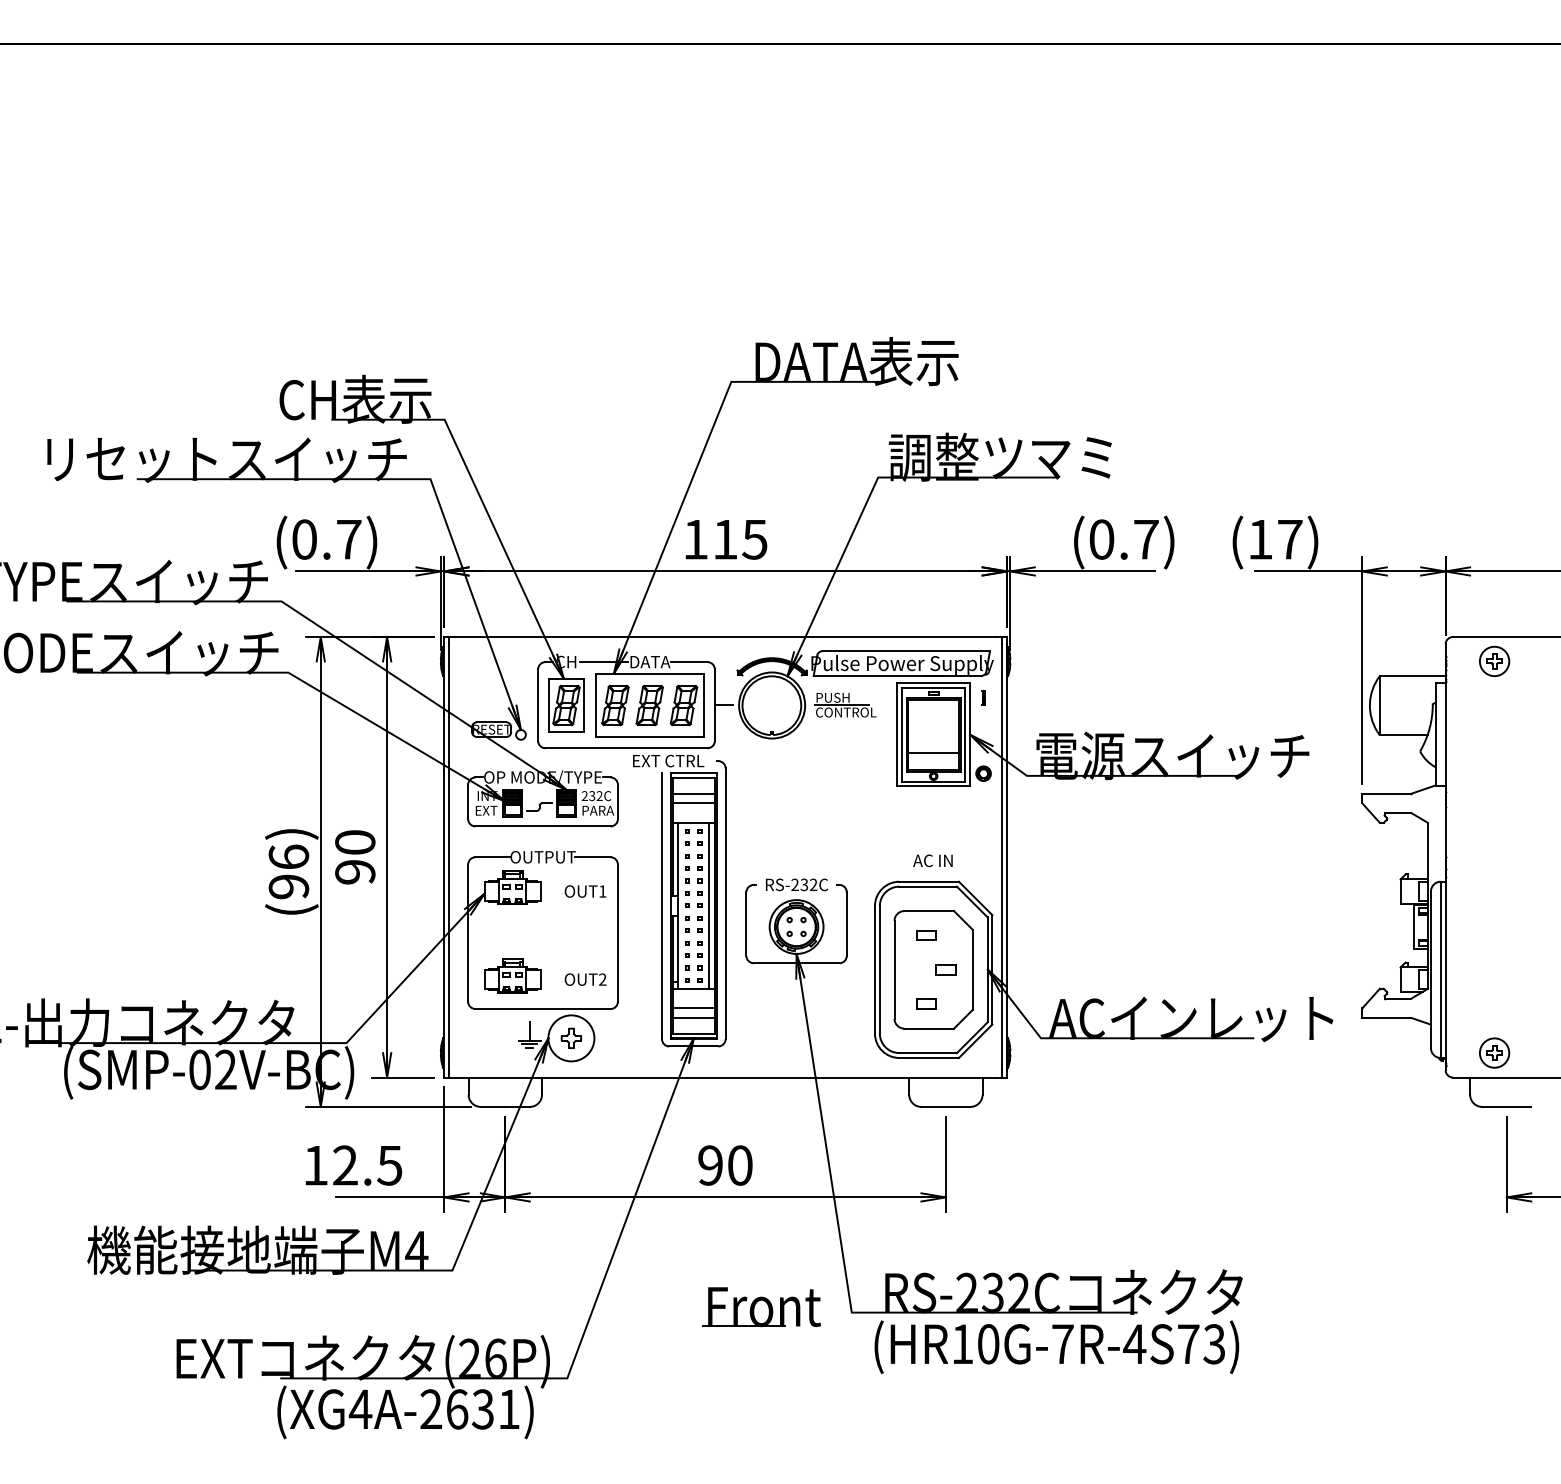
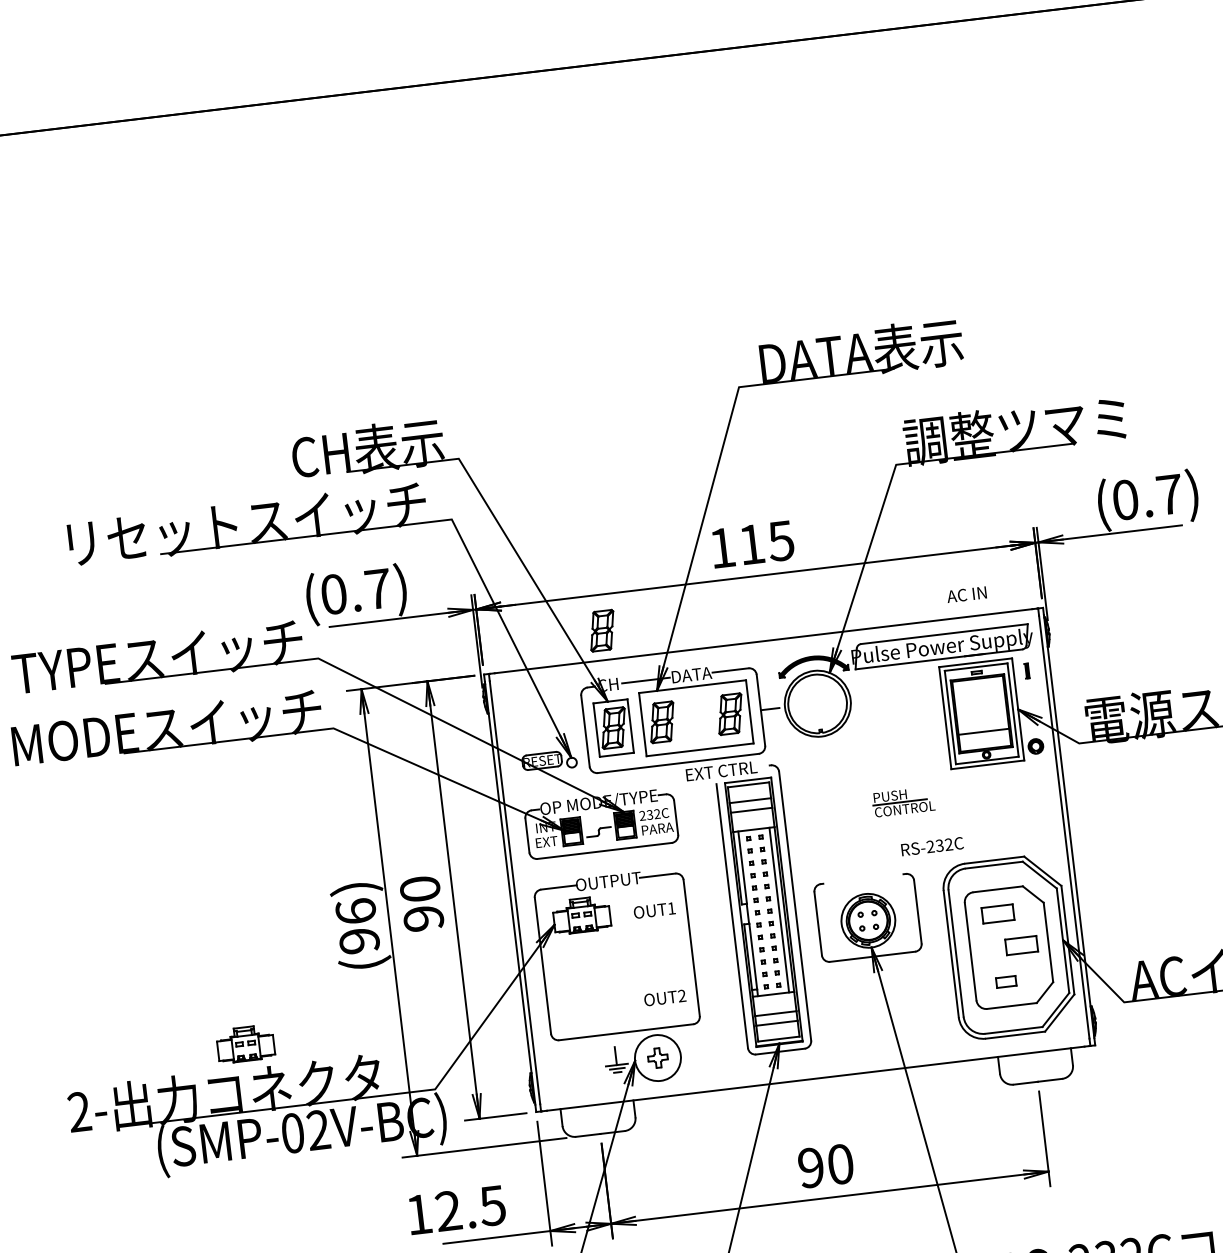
part: (845, 704) -> (903, 801), moved
part: (649, 705) -> (602, 630), moved
text: (932, 860) -> (966, 594), moved
text: (797, 884) -> (932, 846), moved
part: (926, 935) -> (998, 913), size x1.6
part: (945, 969) -> (1021, 945), size x1.6
part: (512, 975) -> (245, 1043), moved

